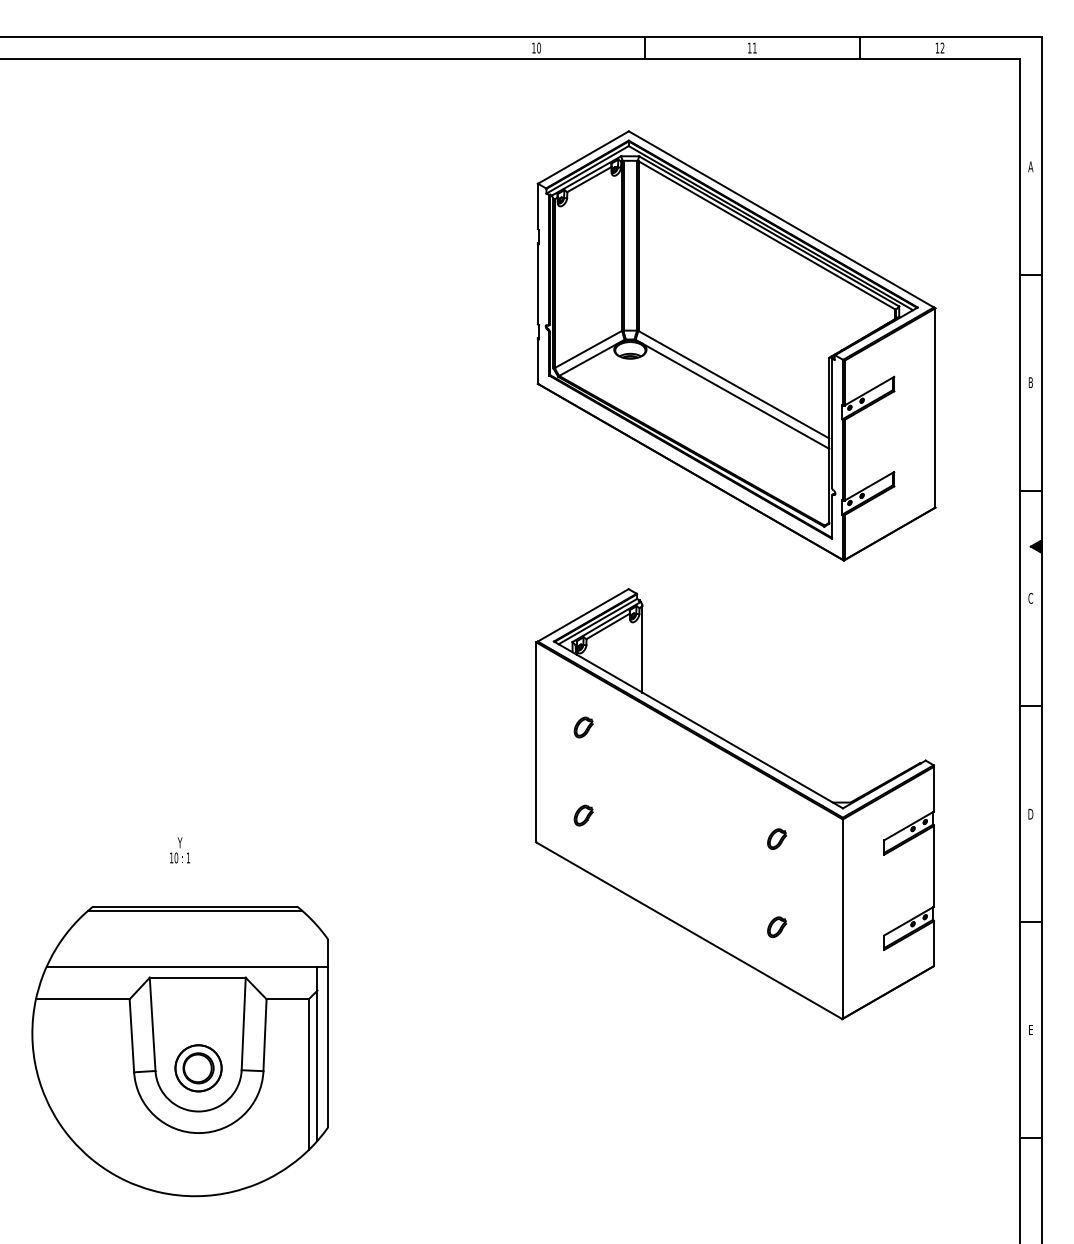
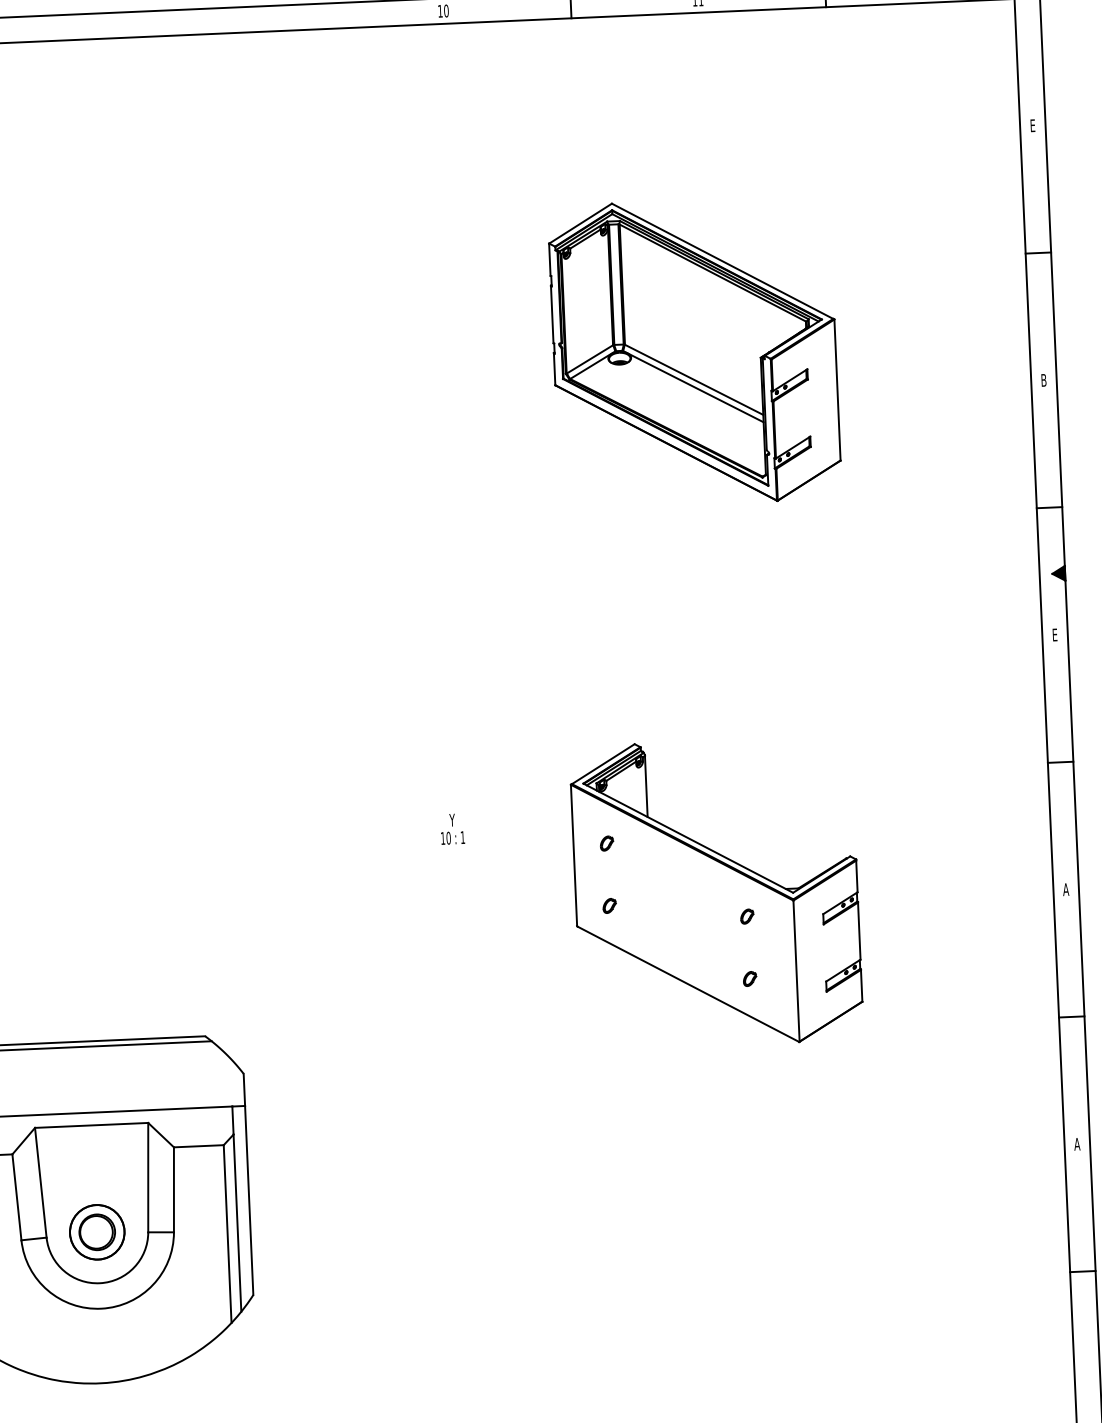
text: (1030, 166) -> (1032, 125), A -> E
part: (736, 345) -> (694, 351), size x0.6
text: (1030, 598) -> (1054, 635), C -> E
part: (734, 804) -> (716, 893), size x0.6
text: (1030, 813) -> (1065, 888), D -> A
text: (180, 850) -> (453, 829), moved
text: (1030, 1029) -> (1076, 1143), E -> A

